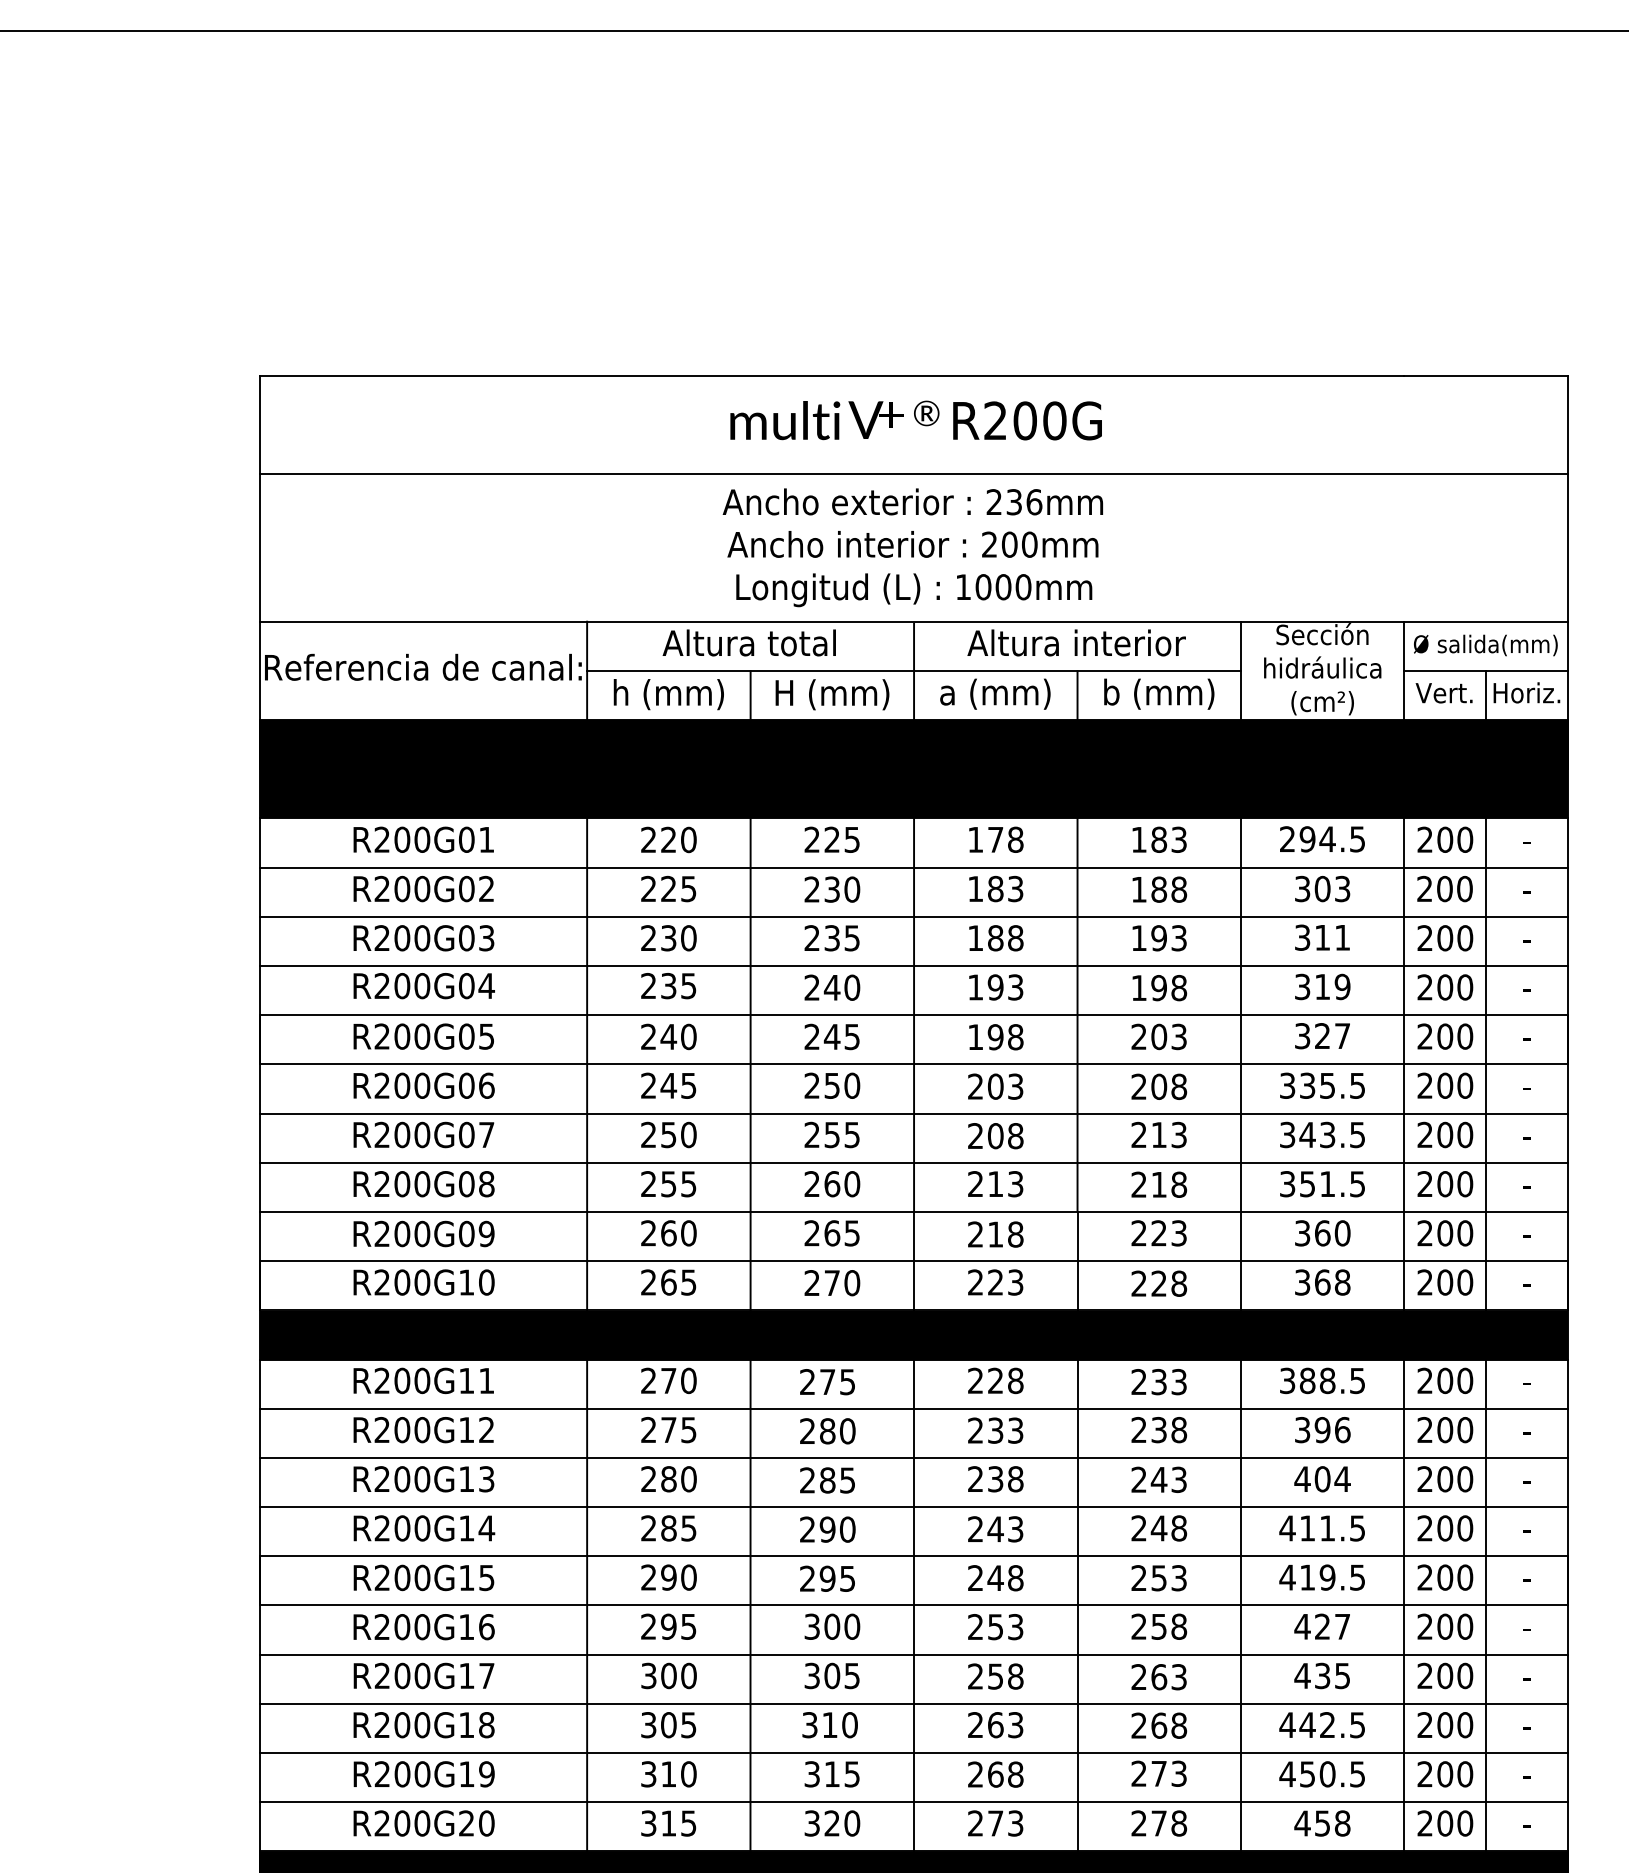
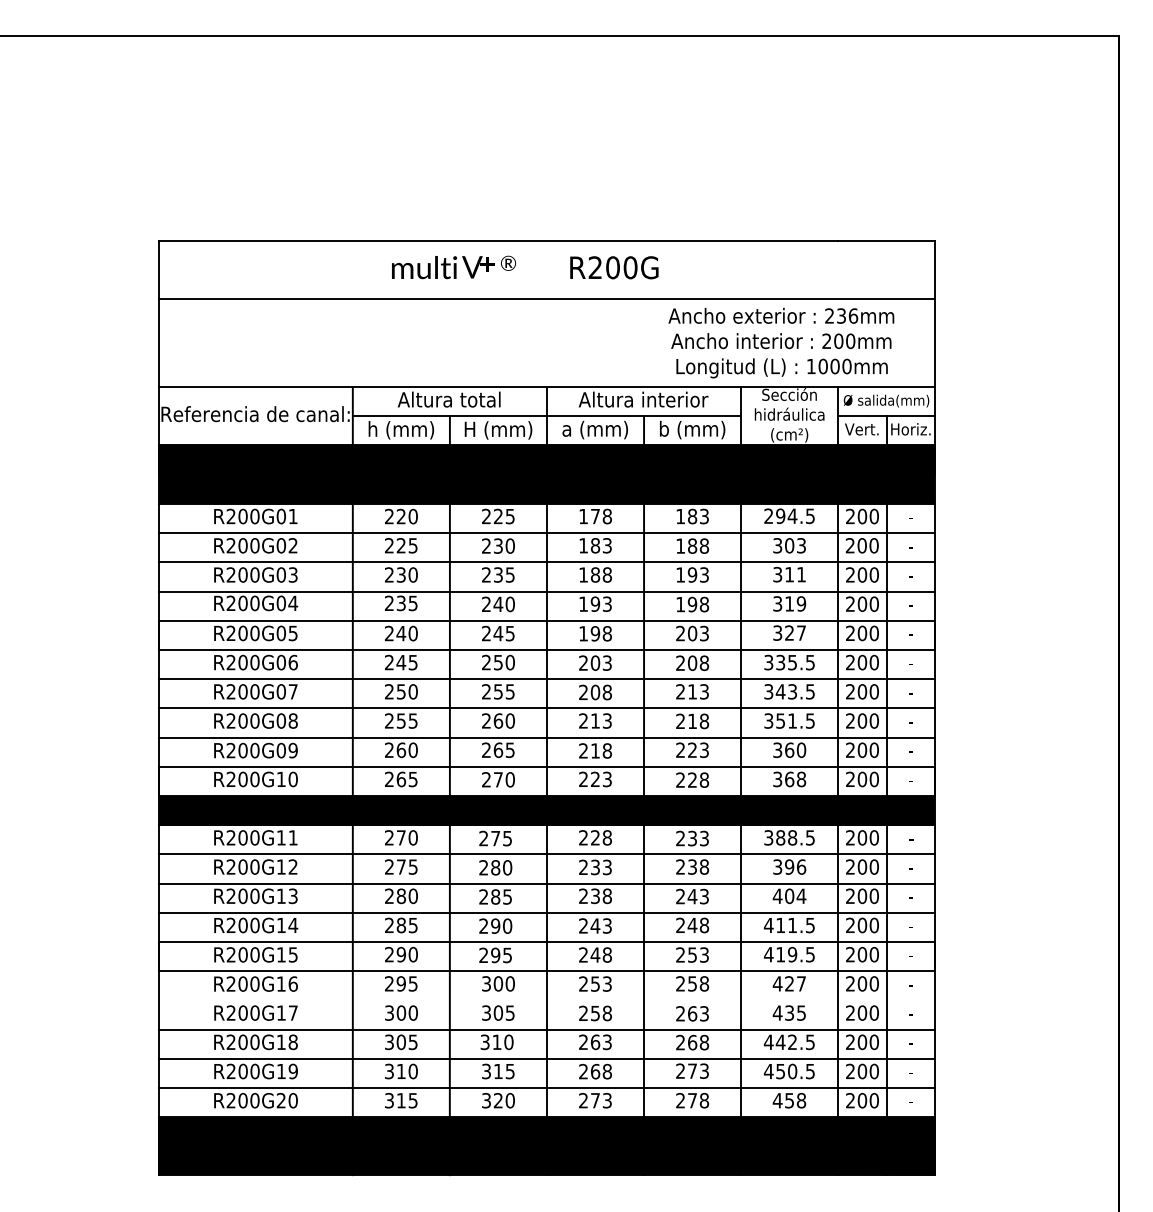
text: (834, 420) -> (453, 267), moved
text: (913, 546) -> (781, 342), moved
line: (913, 1654) -> (546, 1000), removed

